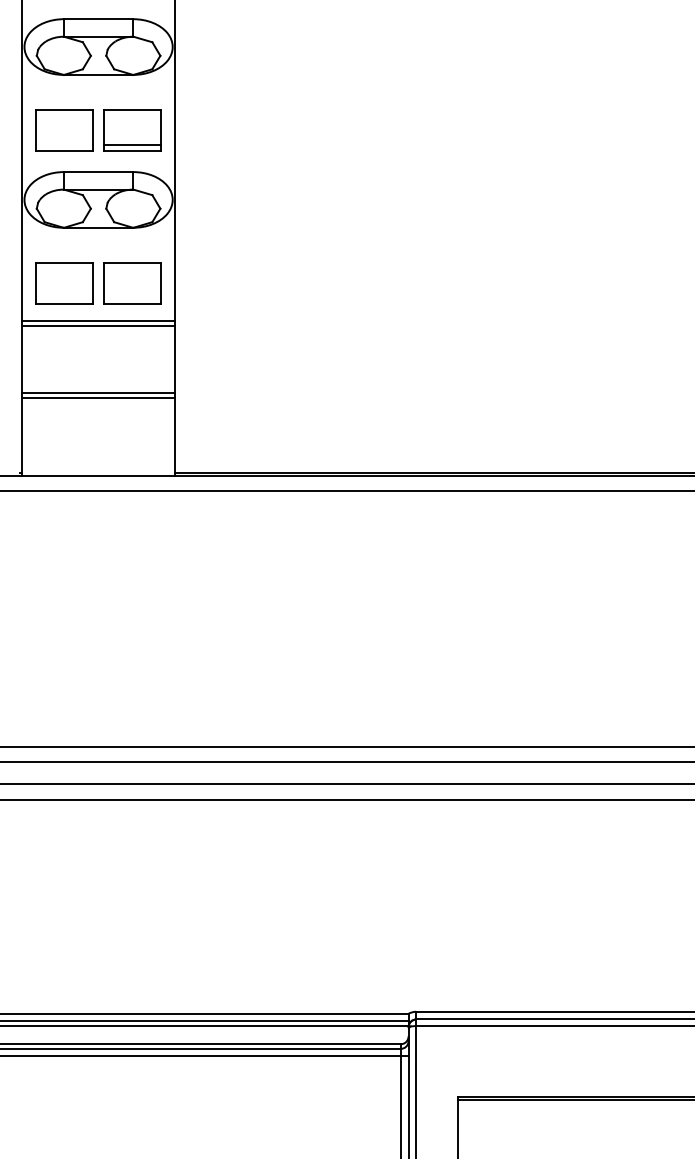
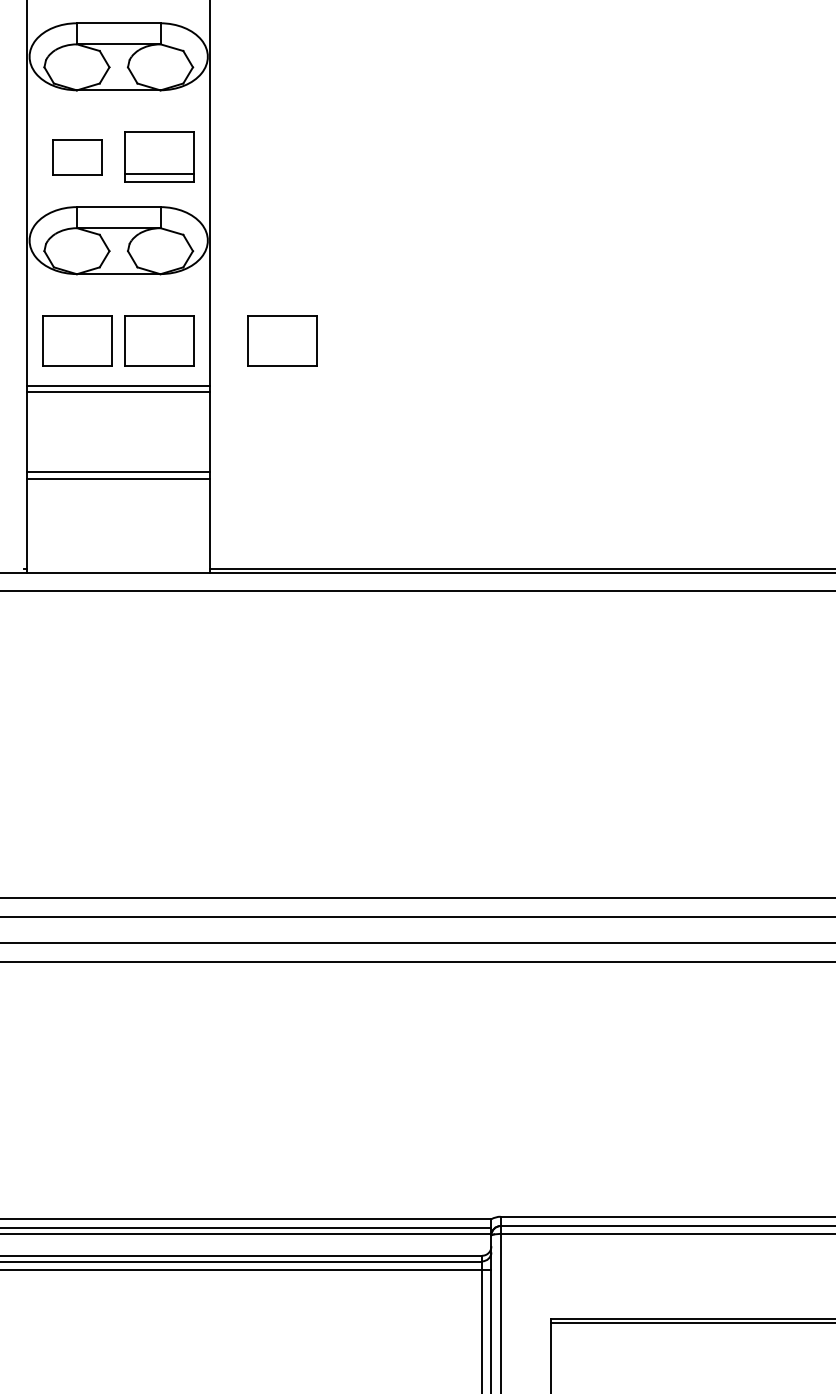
part: (64, 130) -> (77, 157), size x0.7
part: (234, 283) -> (282, 341), added

